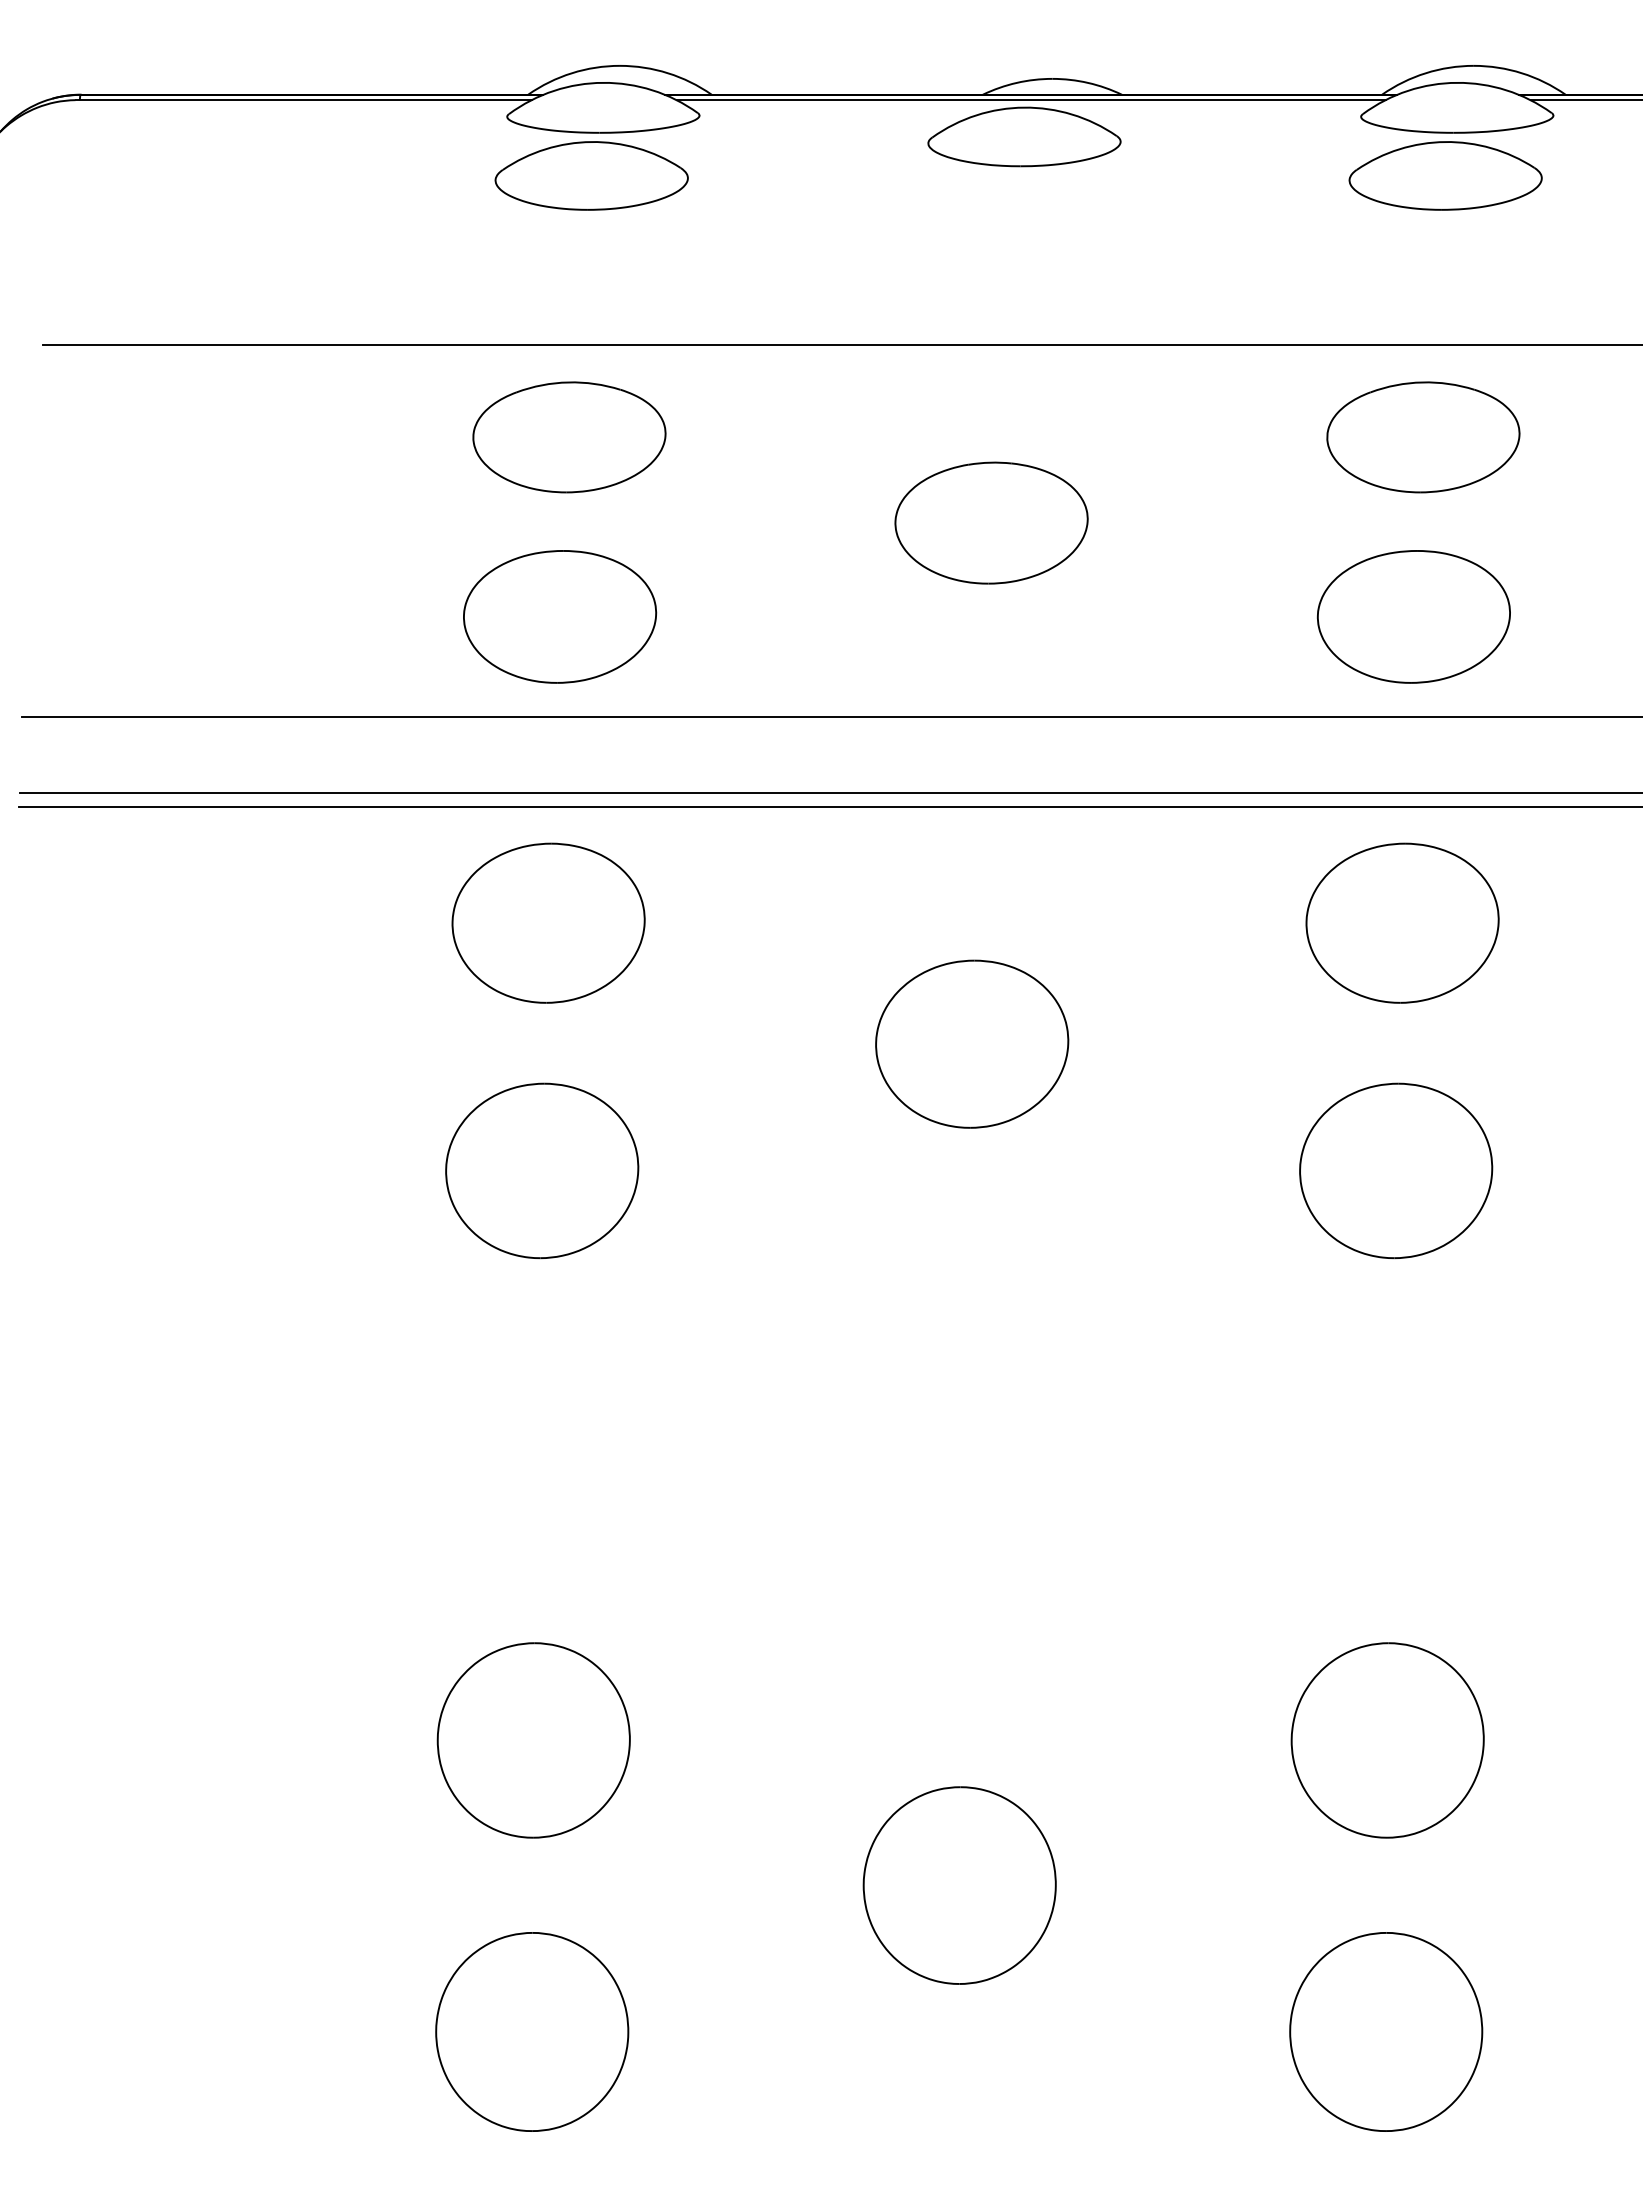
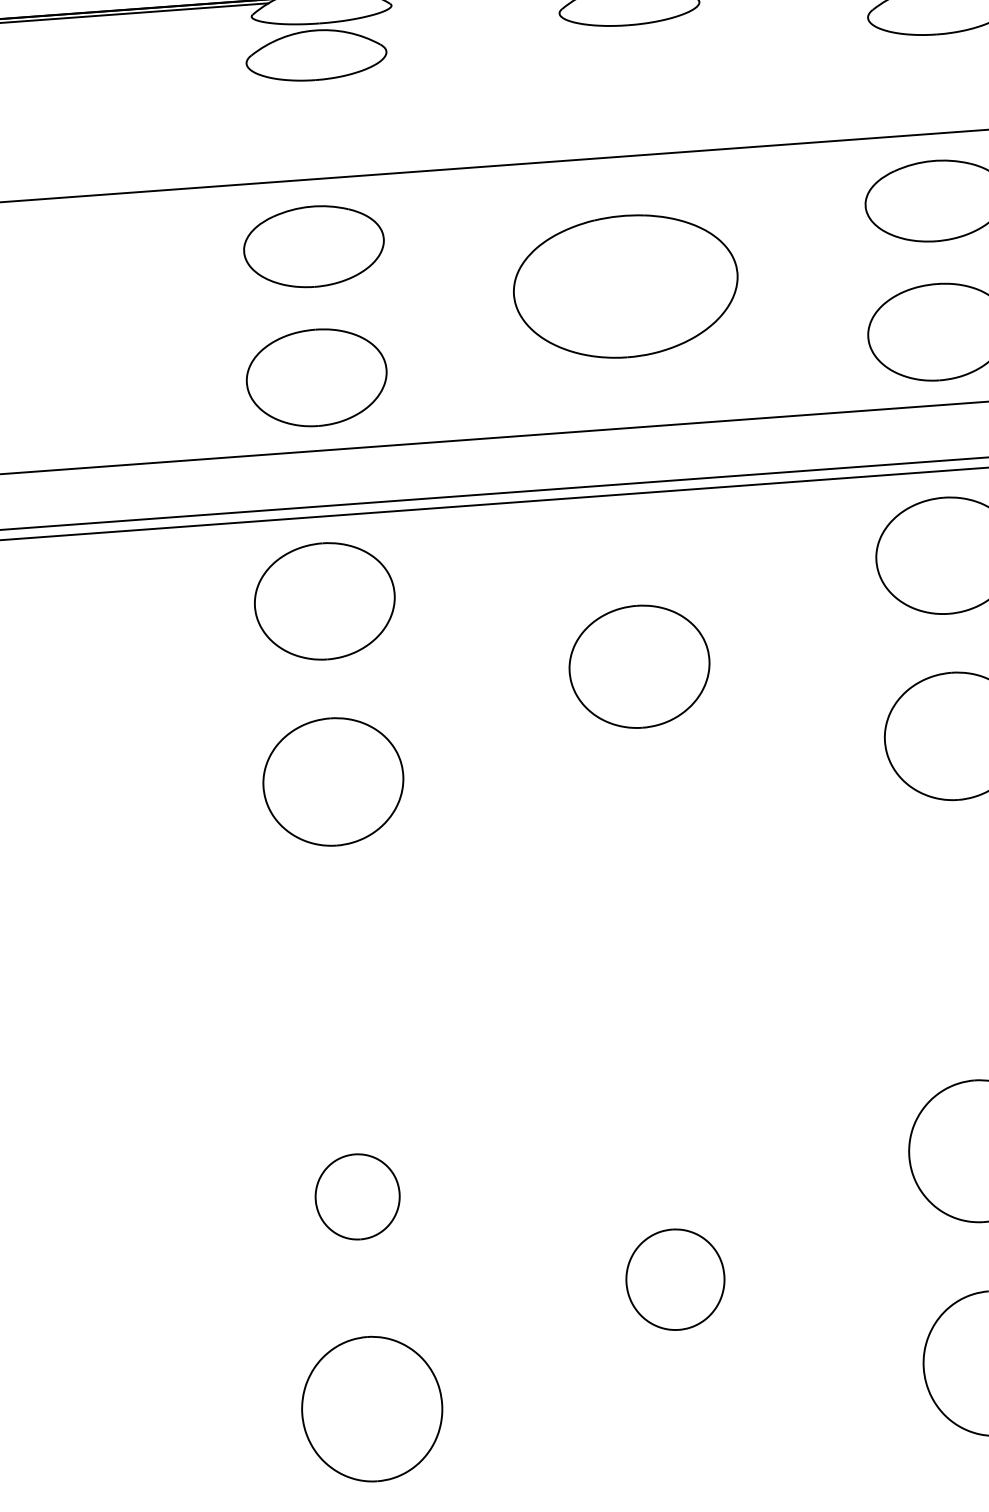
part: (991, 522) -> (625, 286), size x1.6
part: (533, 1740) -> (357, 1196), size x0.6
part: (959, 1885) -> (675, 1279), size x0.7

